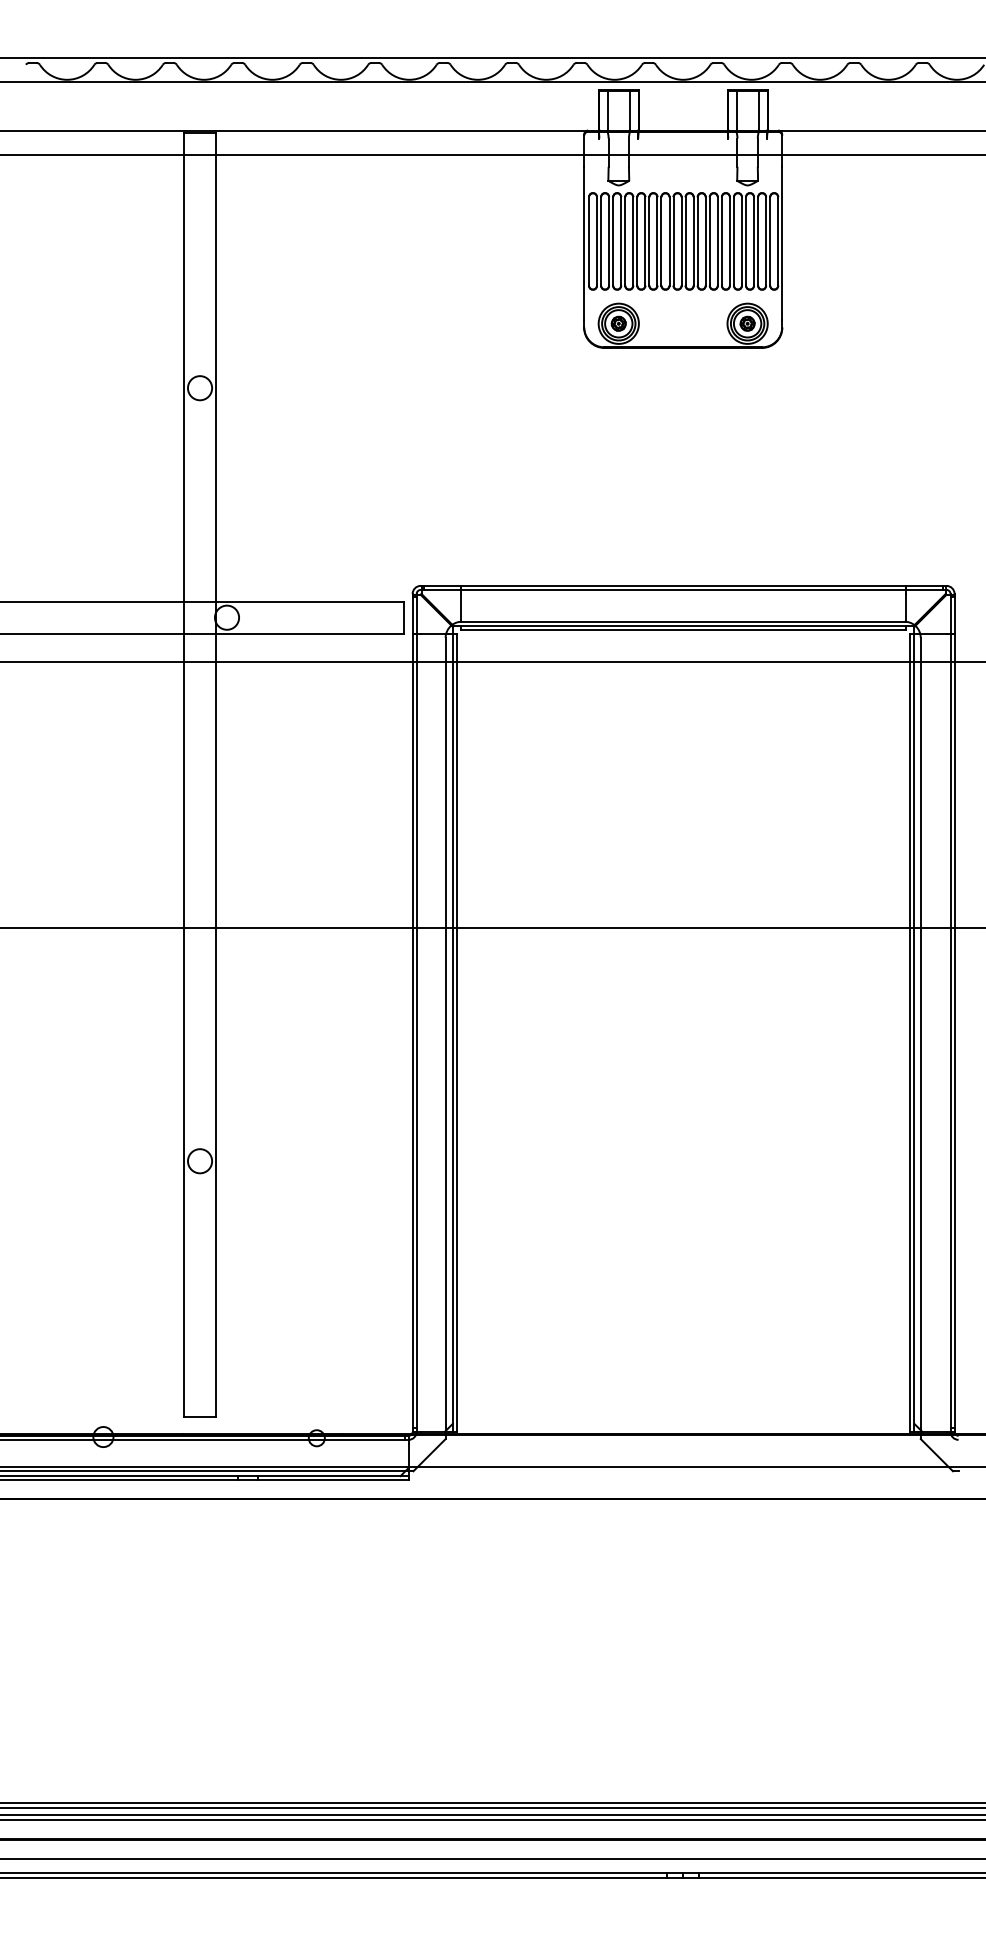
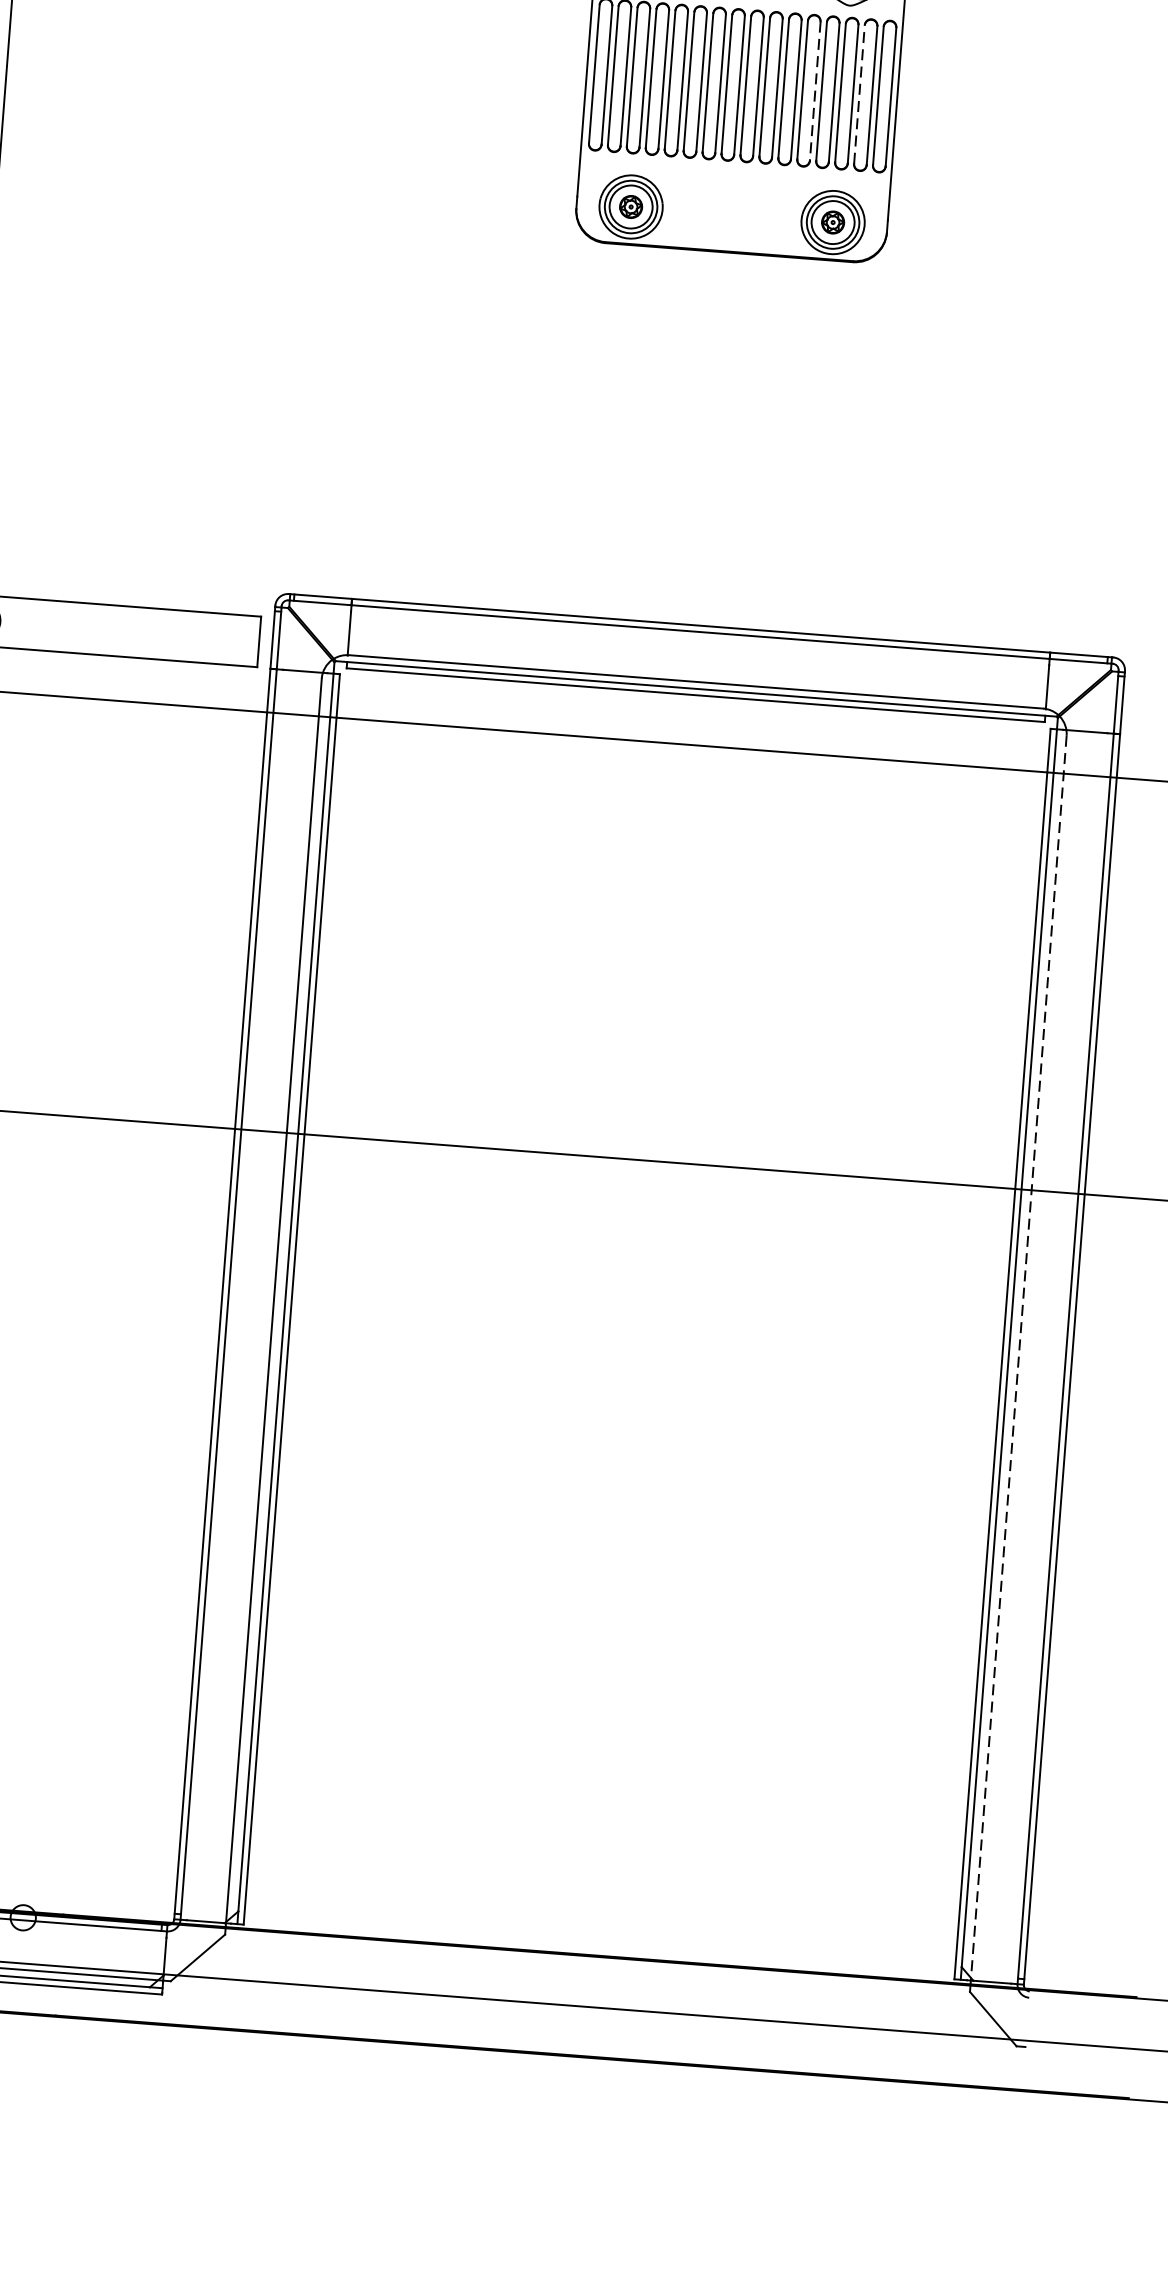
line: (758, 240) -> (860, 93), solid -> dashed
line: (729, 241) -> (814, 91), solid -> dashed
line: (920, 1034) -> (1018, 1357), solid -> dashed

